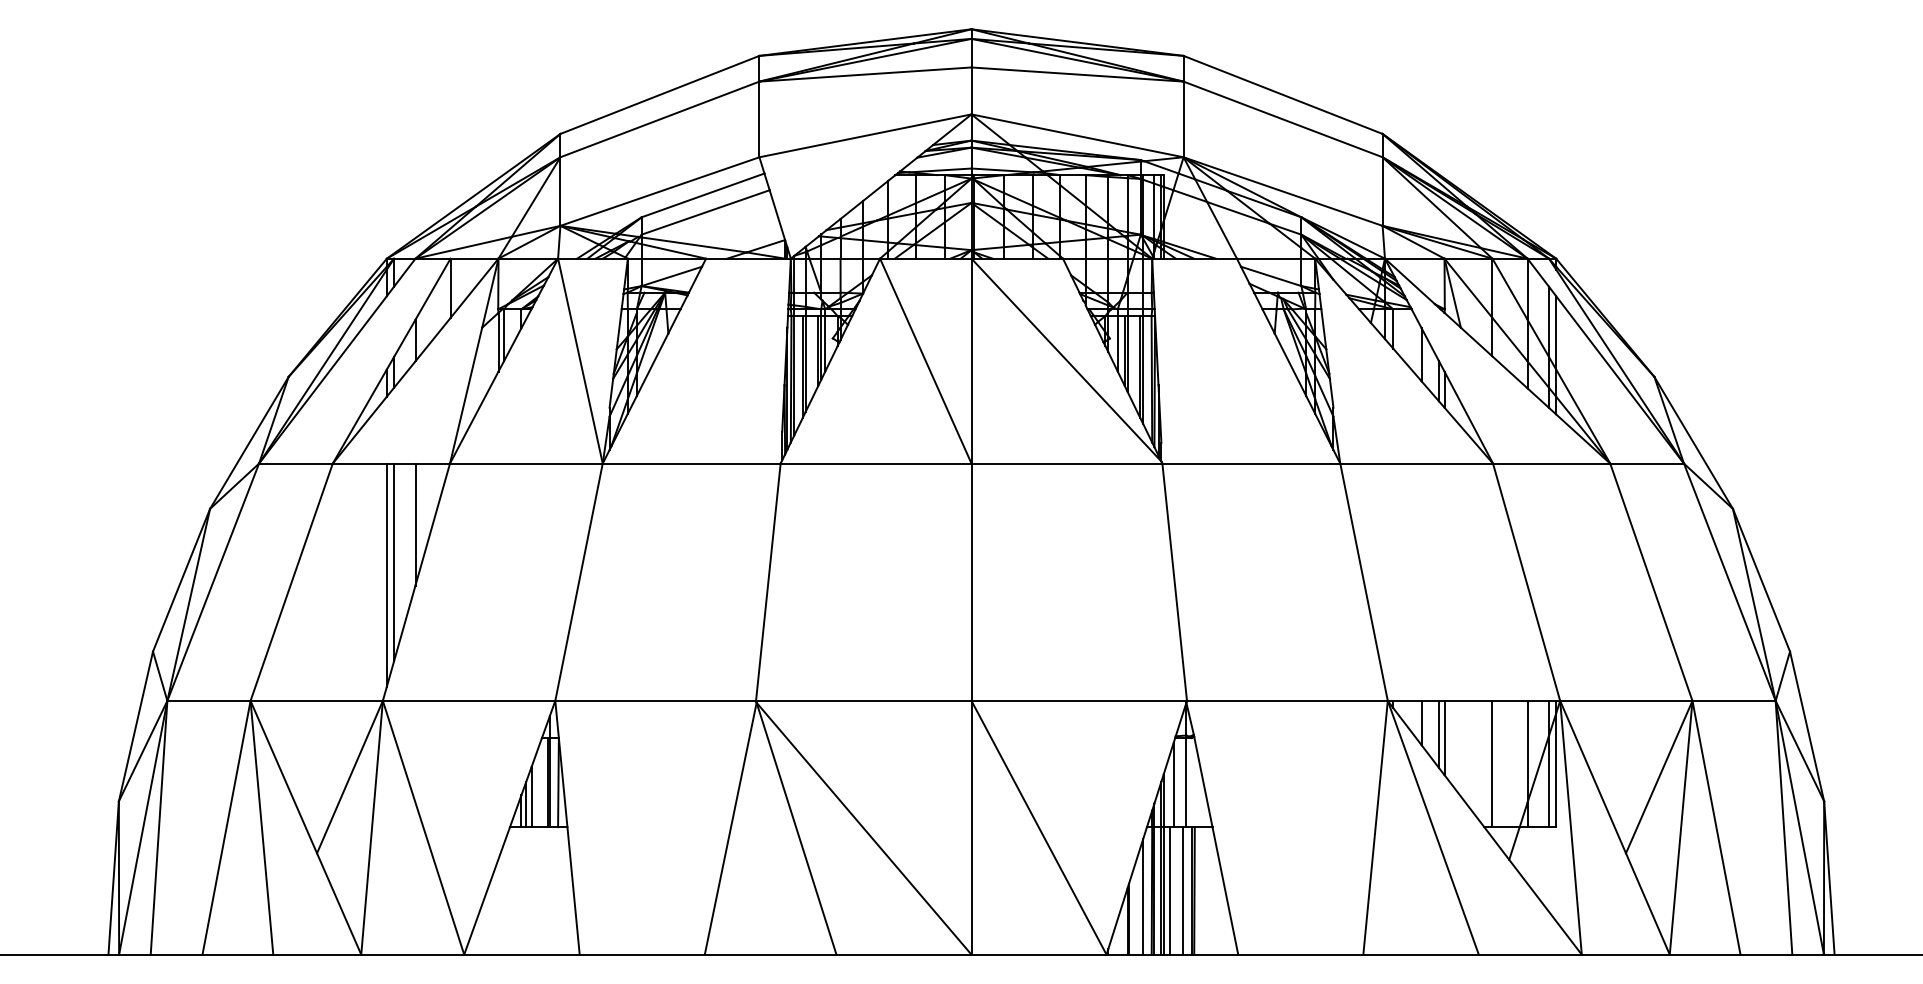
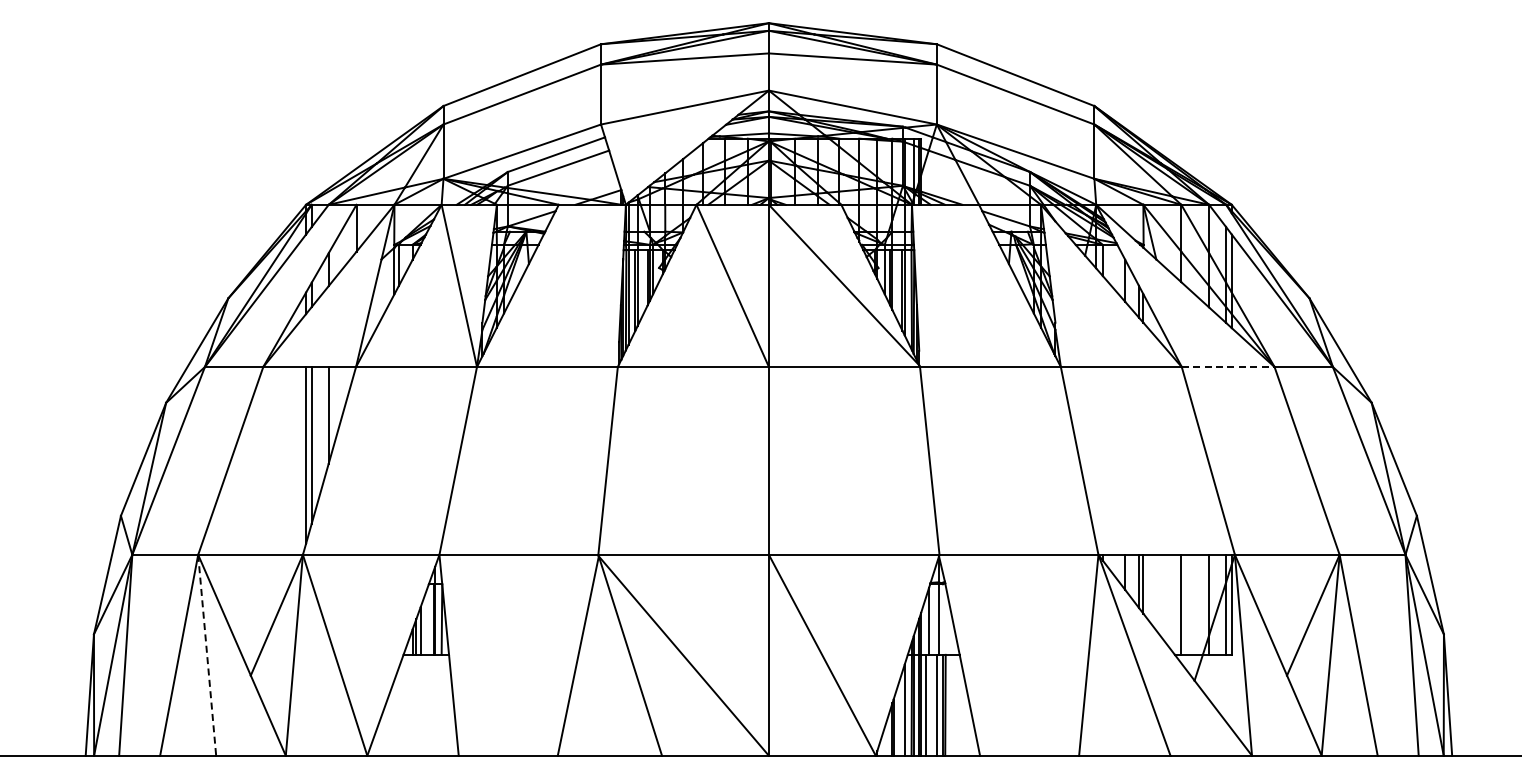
line: (1552, 464) -> (1228, 367), solid -> dashed
line: (262, 828) -> (207, 655), solid -> dashed

